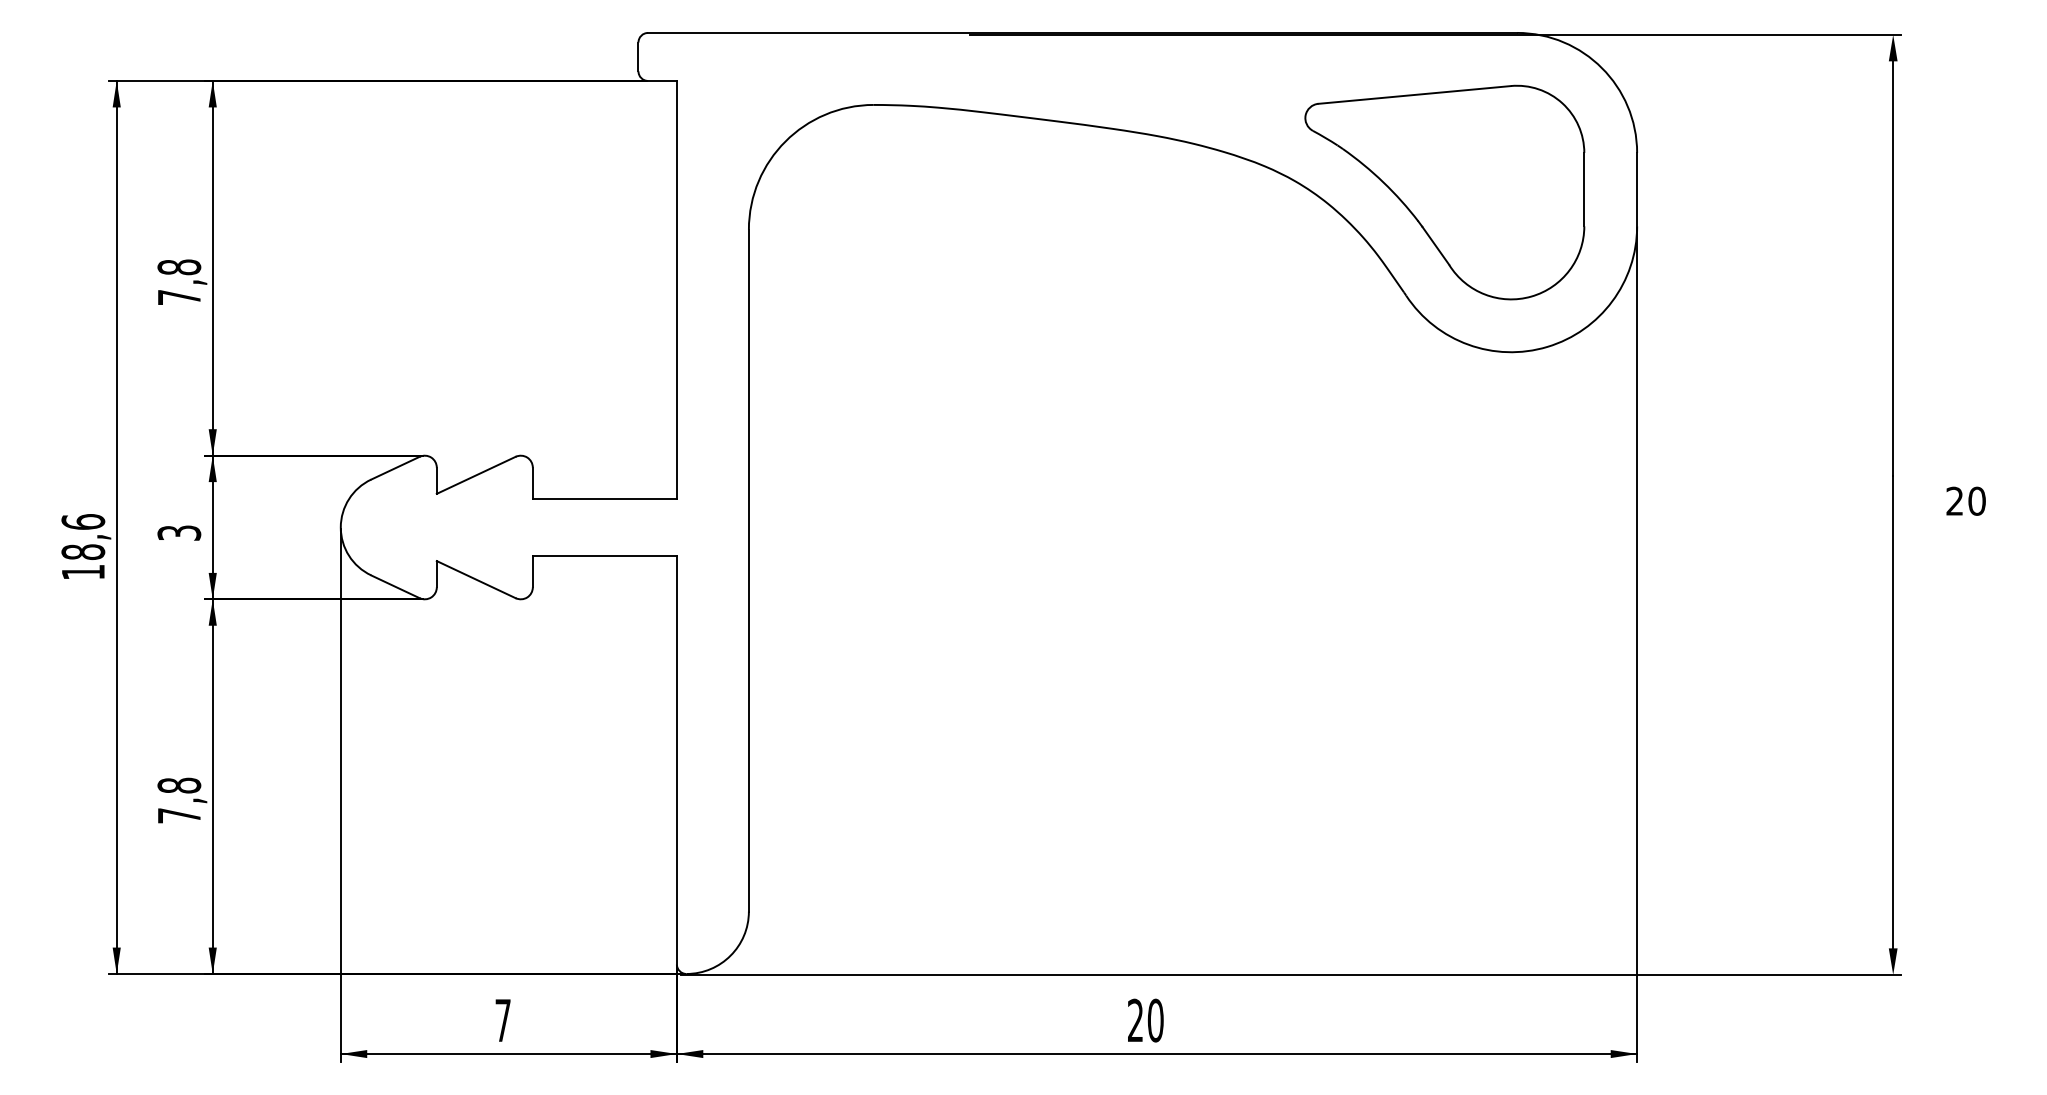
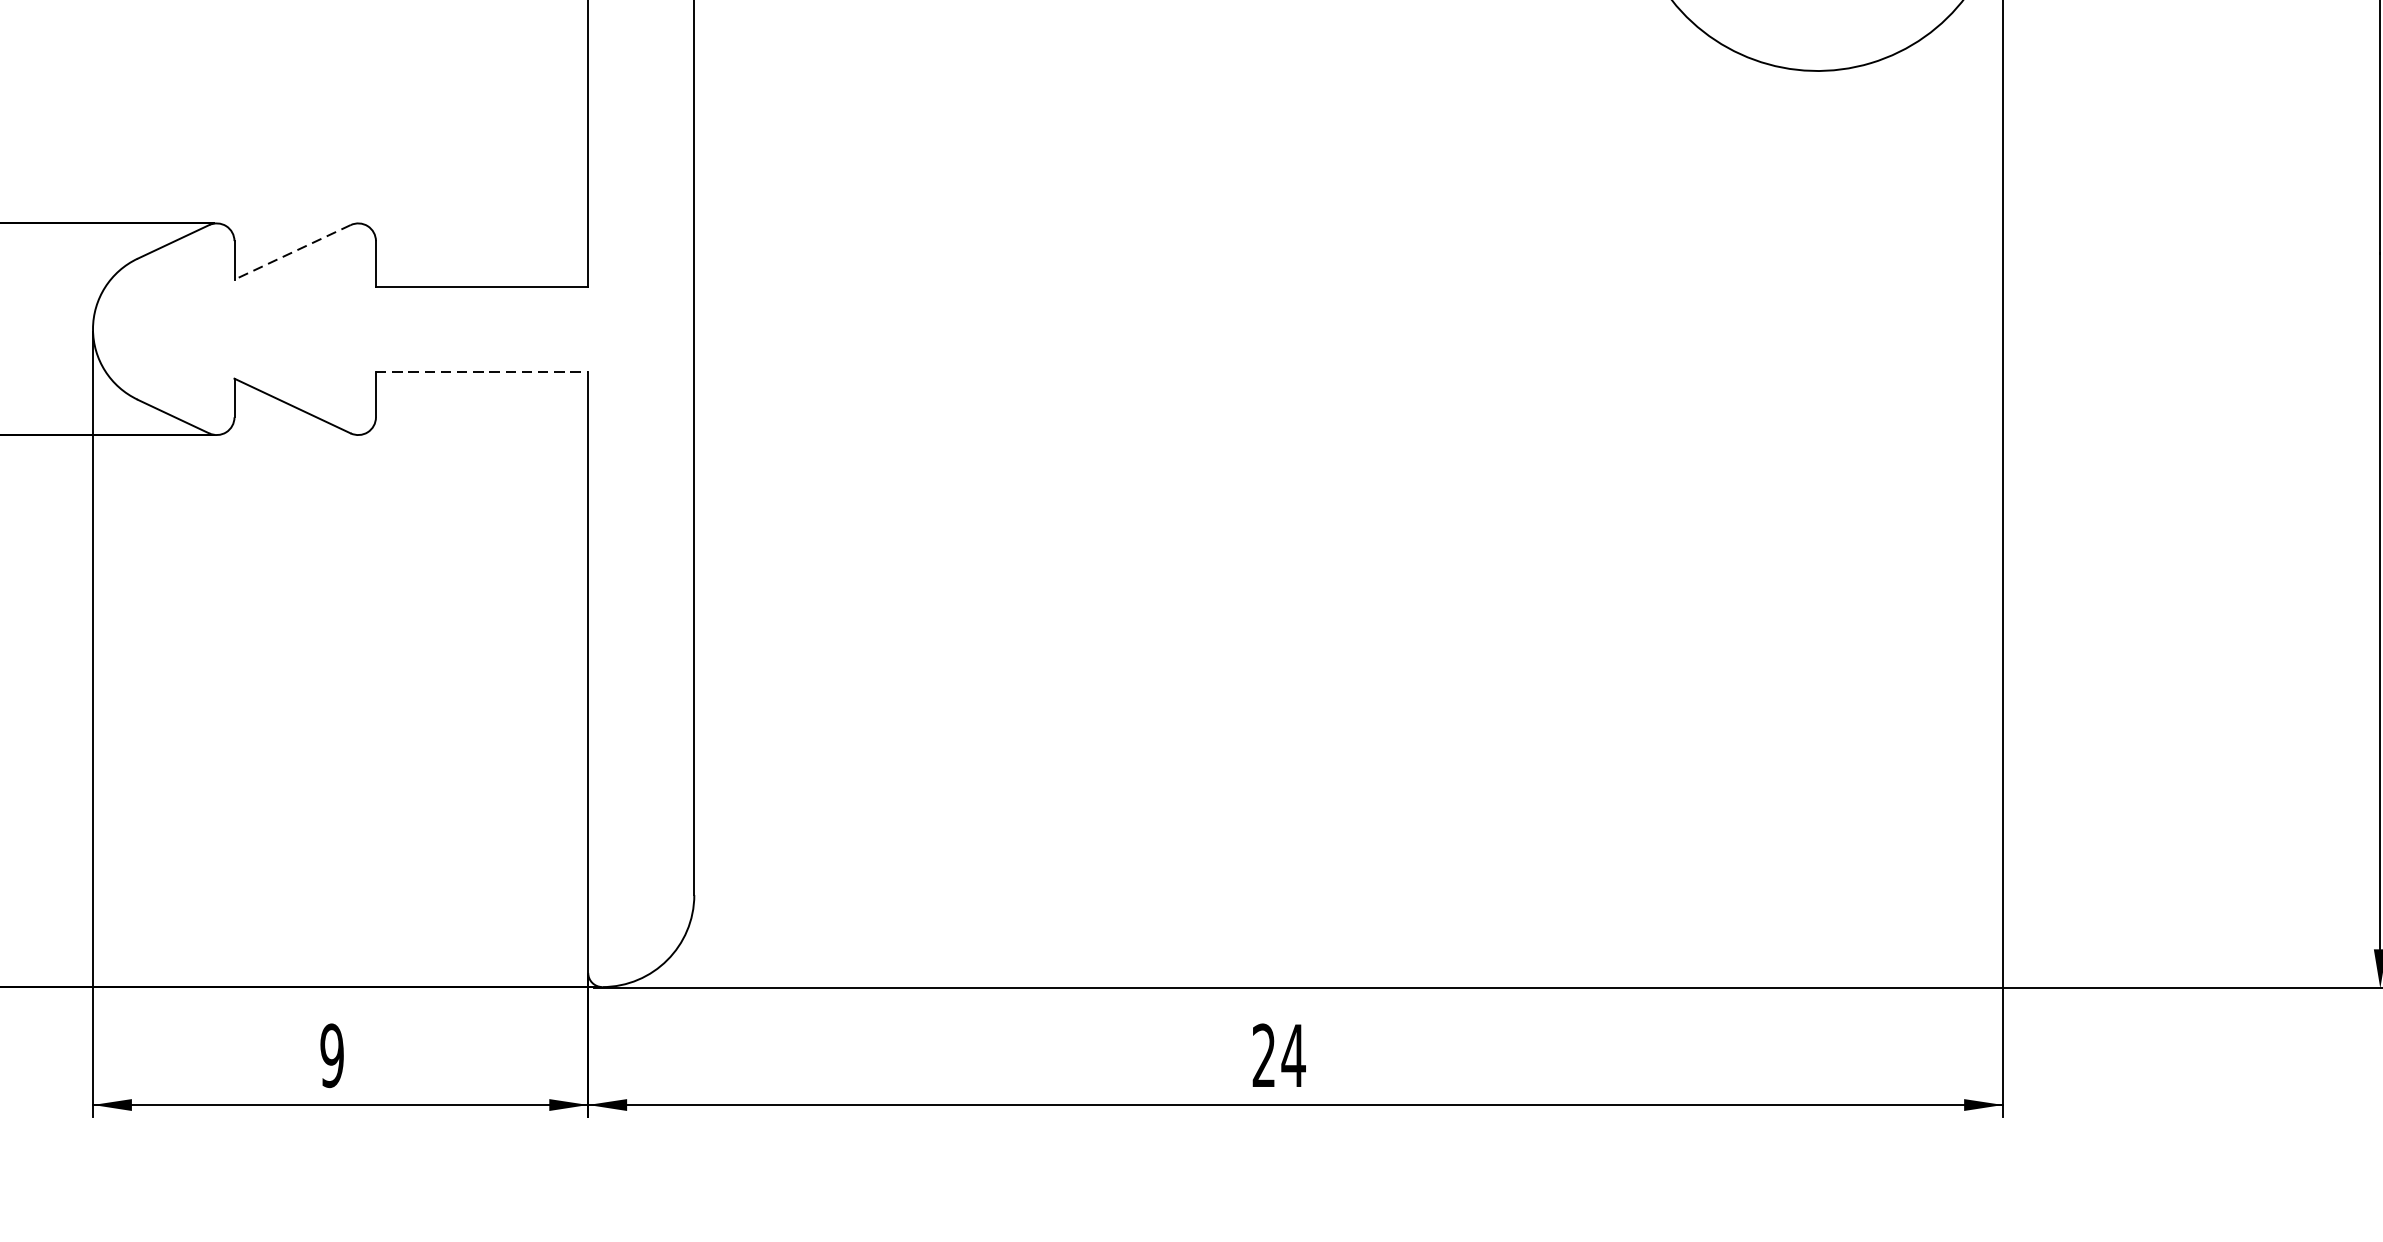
line: (476, 475) -> (292, 252), solid -> dashed
line: (605, 556) -> (483, 371), solid -> dashed
text: (502, 1020) -> (331, 1055), 7 -> 9
text: (1155, 1020) -> (1293, 1055), 20 -> 24

